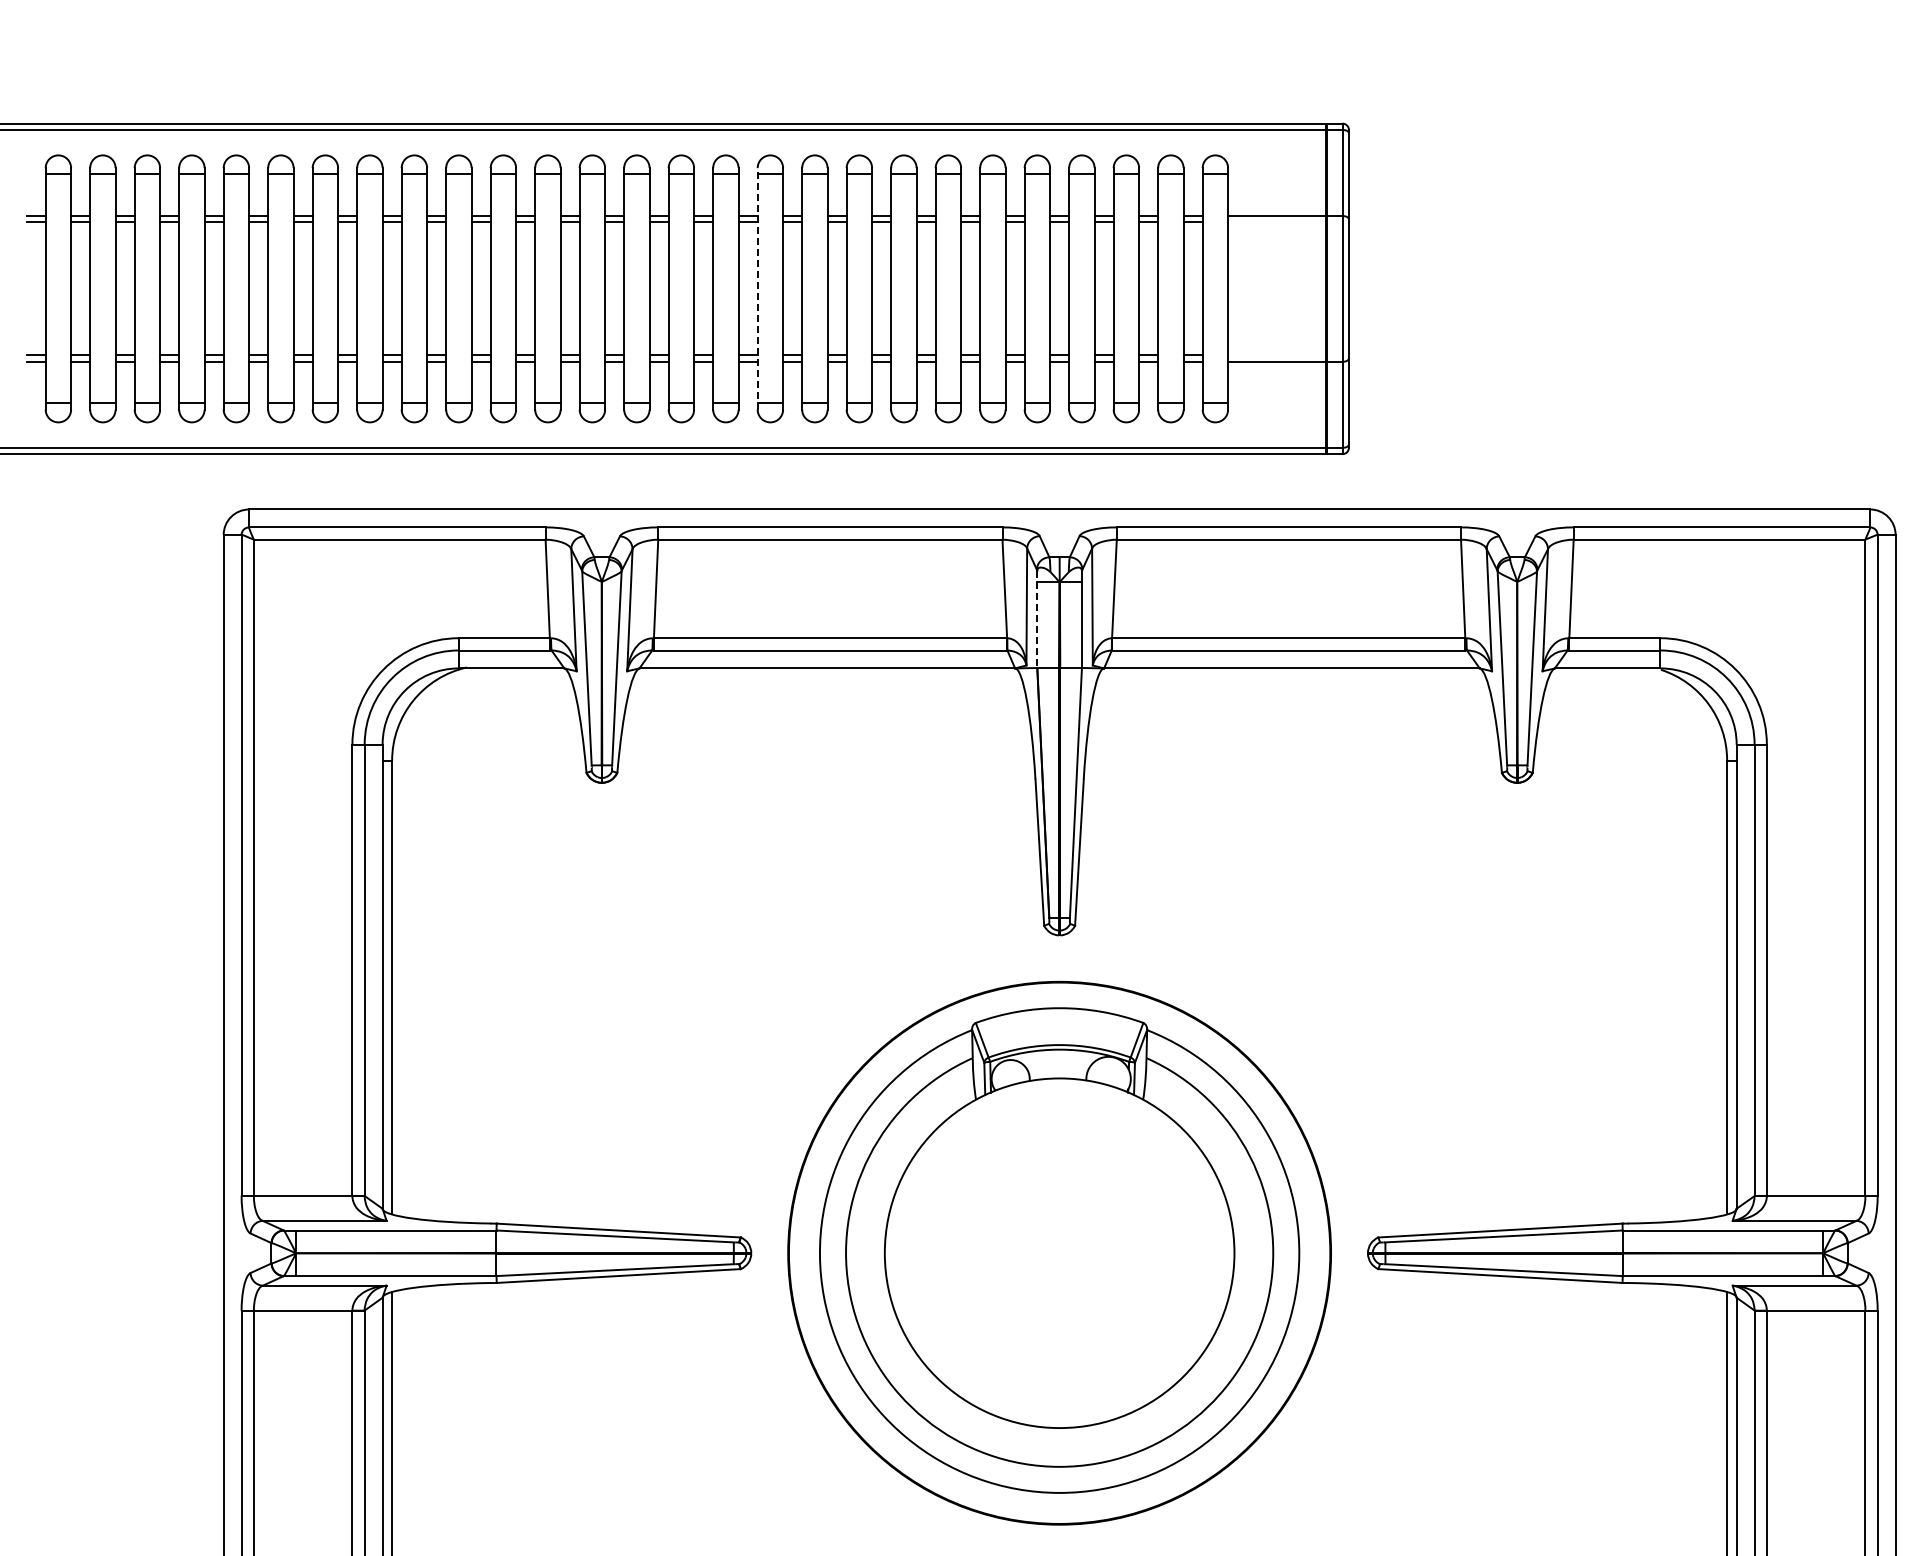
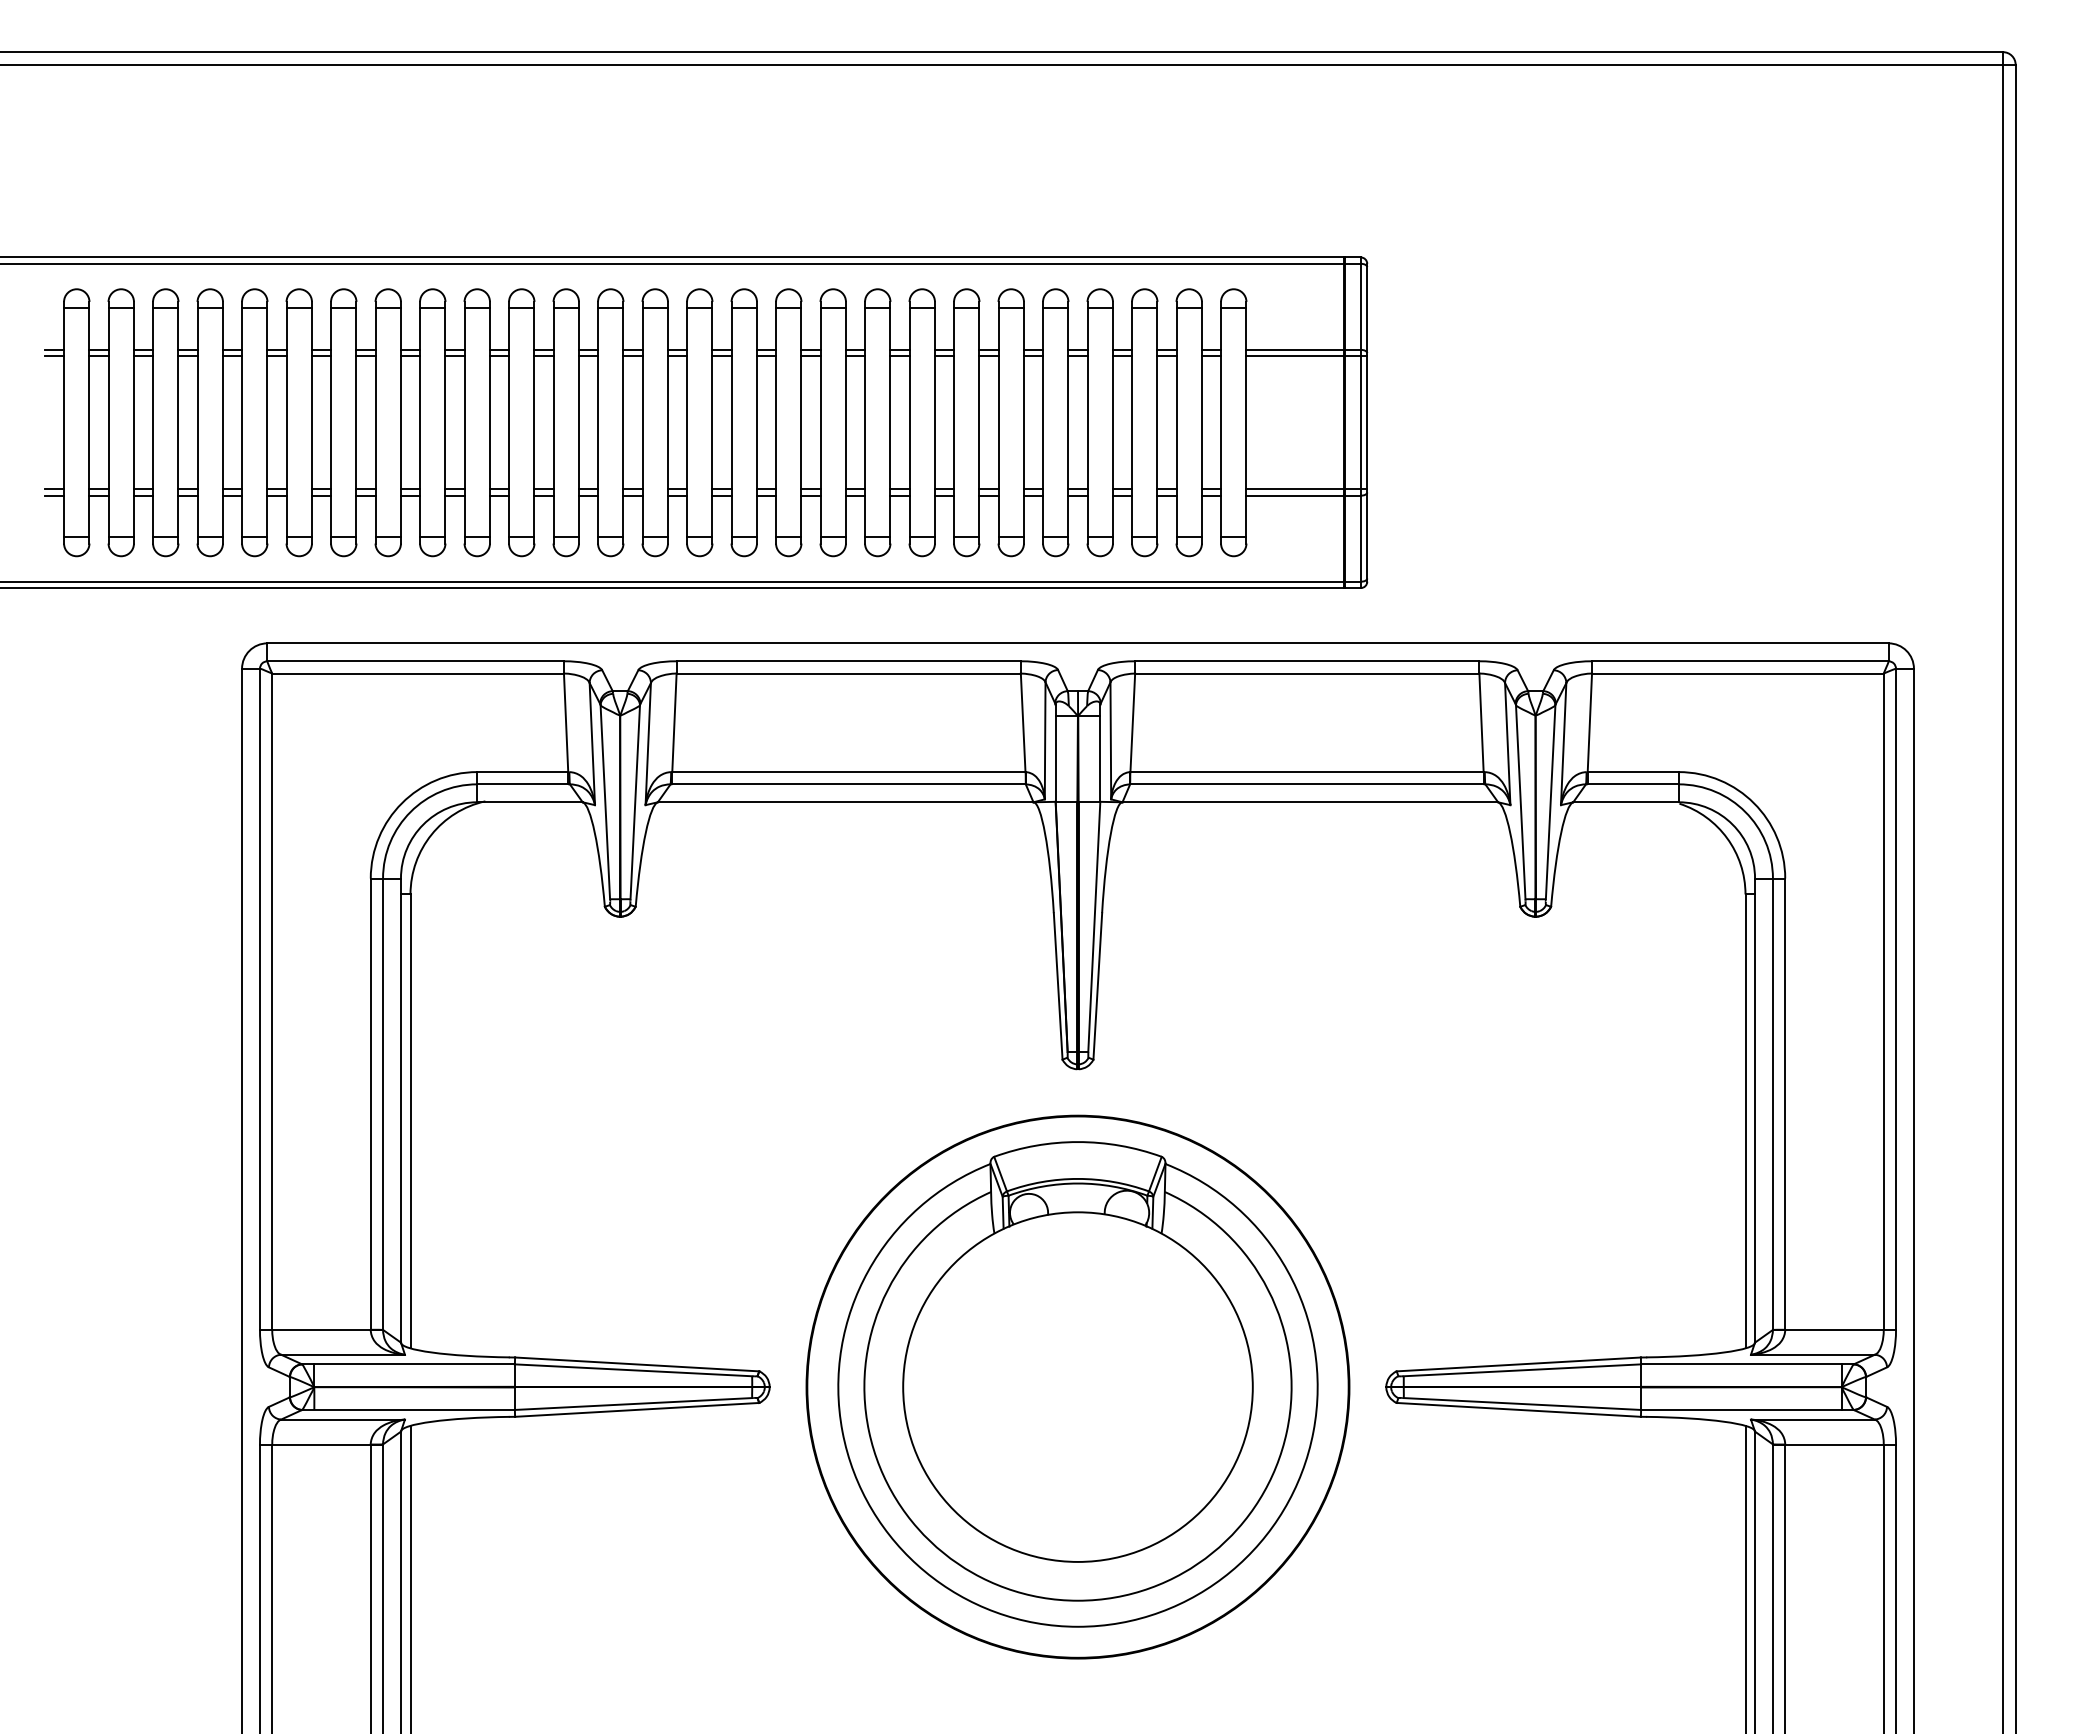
line: (1288, 222) -> (1306, 356), added
line: (758, 288) -> (776, 422), dashed -> solid
line: (1288, 355) -> (1306, 489), added
line: (1037, 620) -> (1055, 754), dashed -> solid

